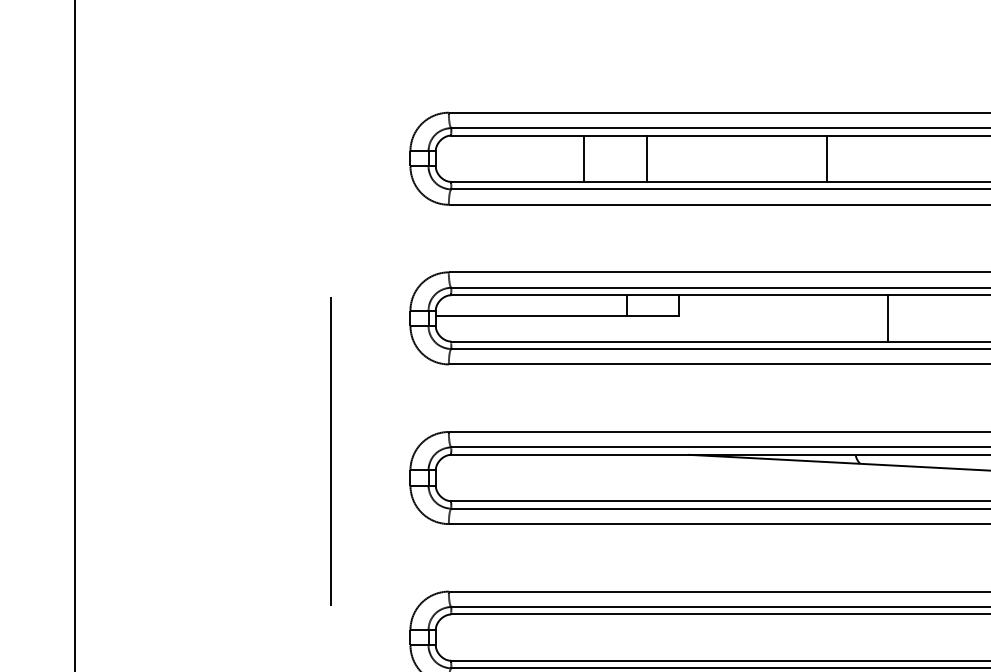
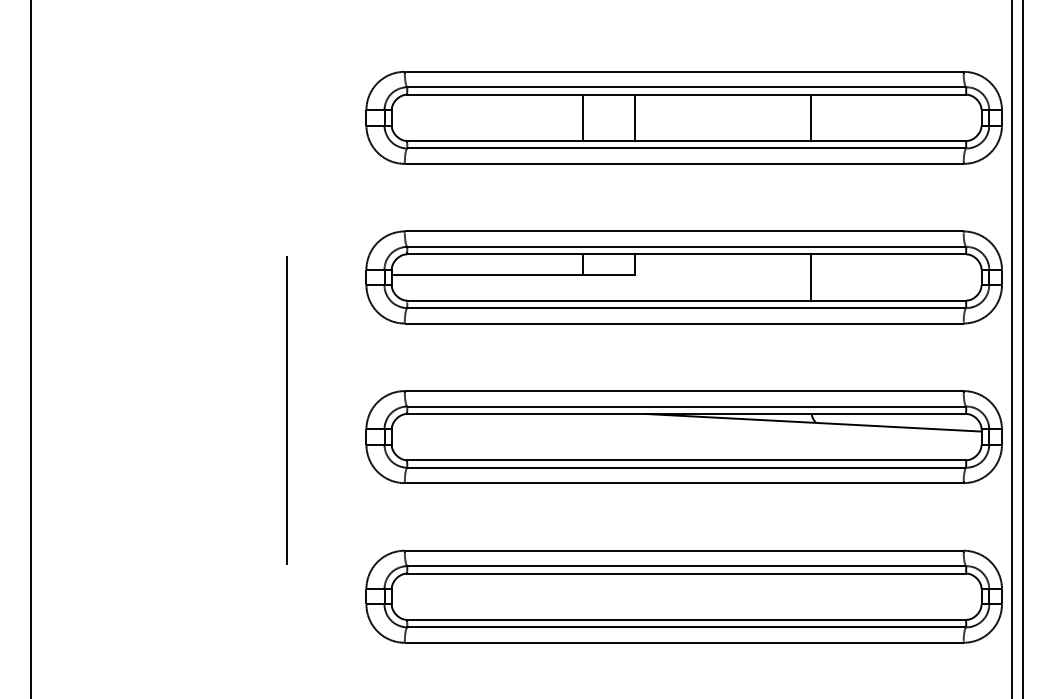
line: (584, 158) -> (583, 117), moved
line: (646, 158) -> (634, 117), moved
line: (827, 158) -> (811, 117), moved
line: (888, 318) -> (811, 277), moved

